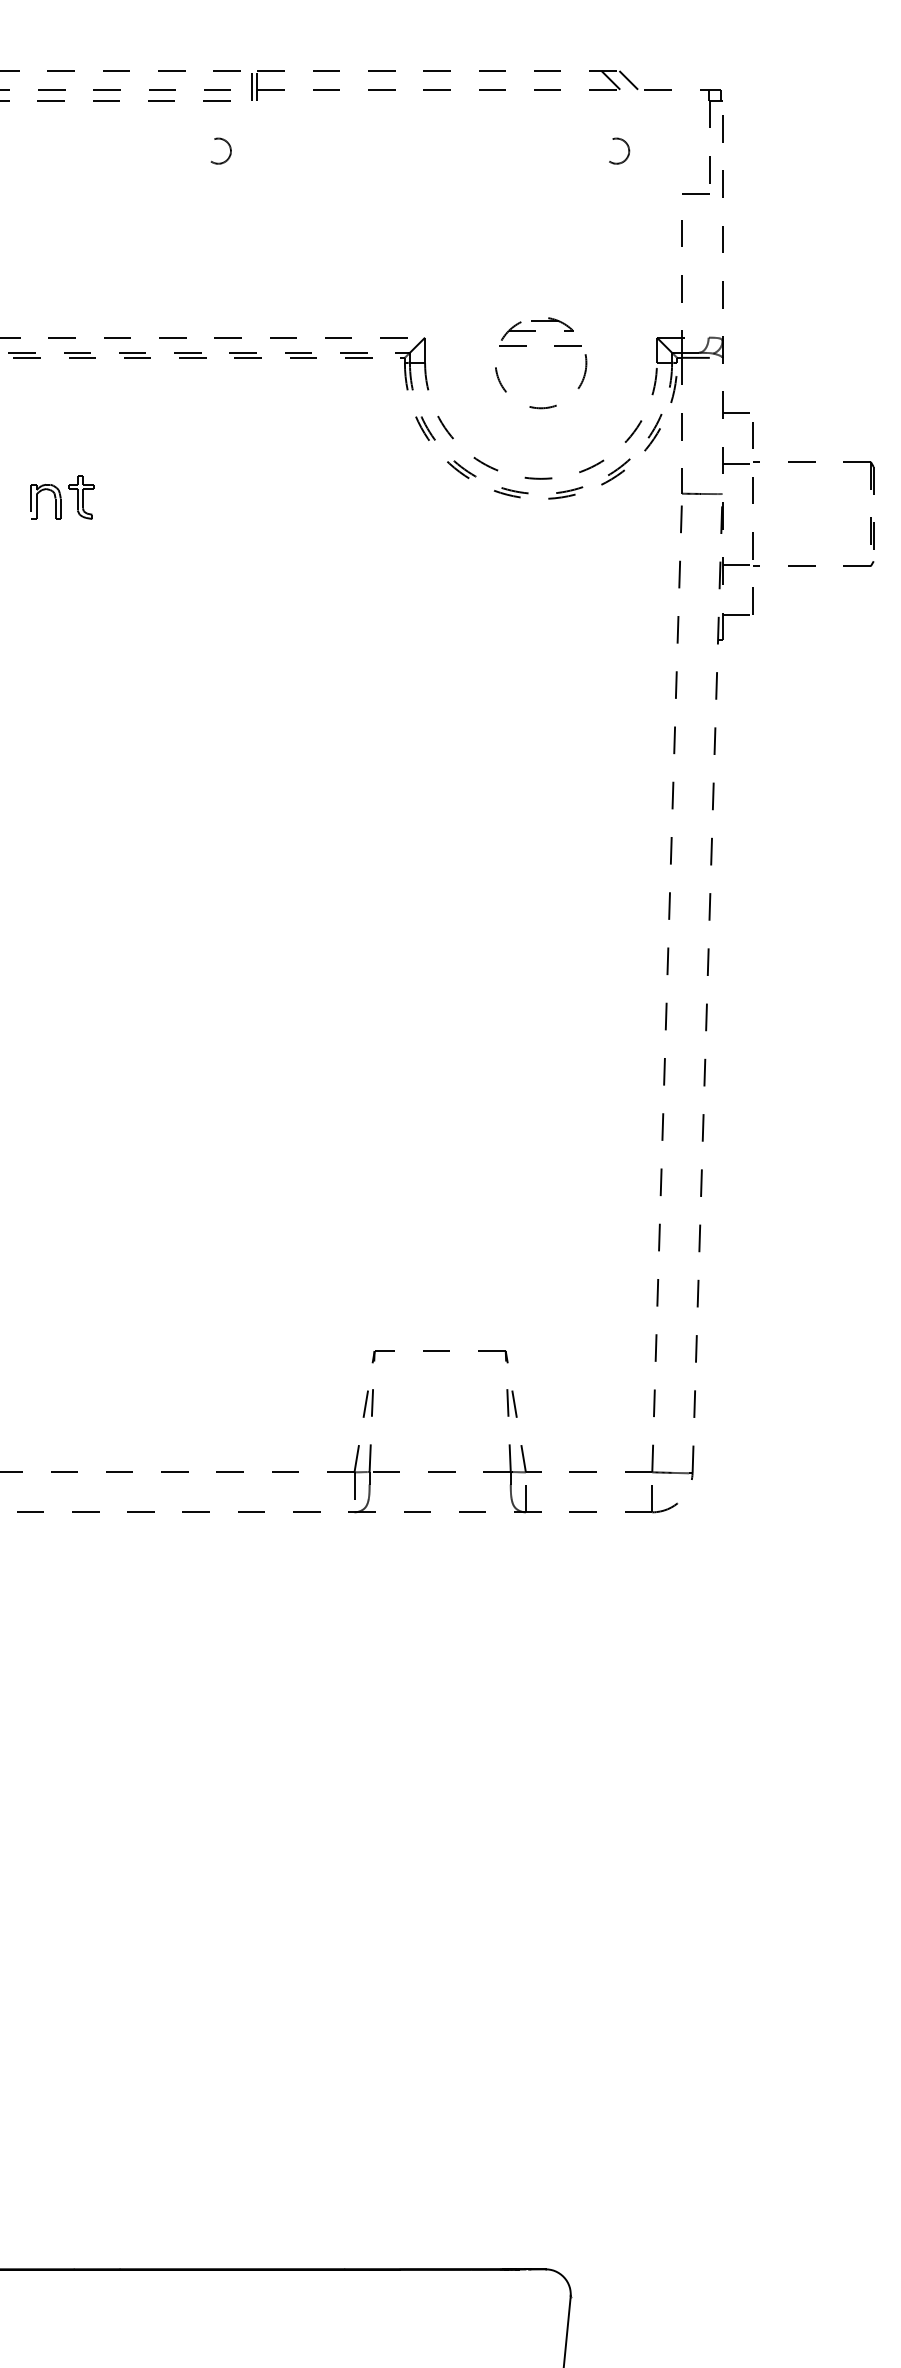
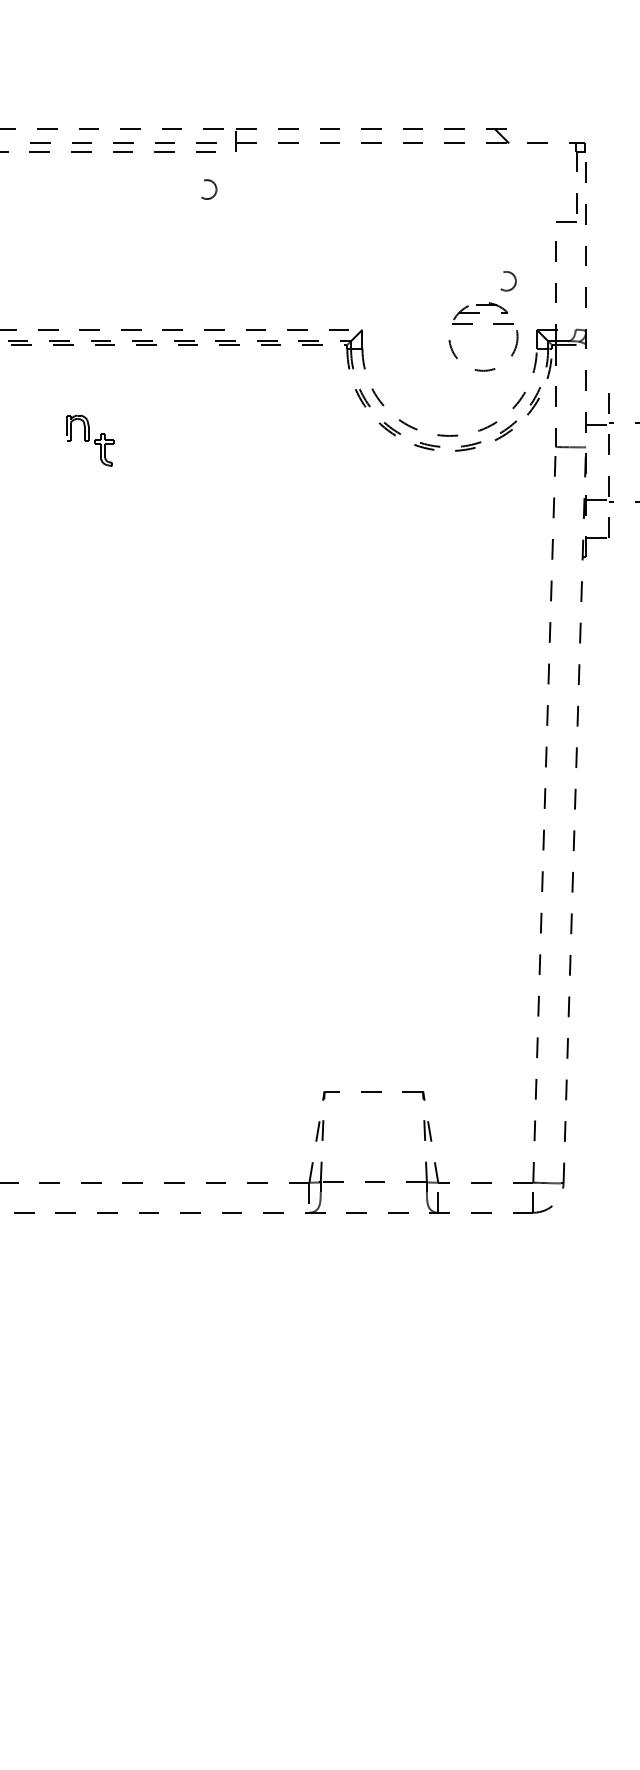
line: (628, 80) -> (515, 136), removed
line: (252, 85) -> (232, 140), removed
circle: (619, 150) -> (508, 280), moved
part: (554, 346) -> (493, 324), moved
line: (737, 413) -> (597, 386), removed
part: (37, 501) -> (71, 428), moved

